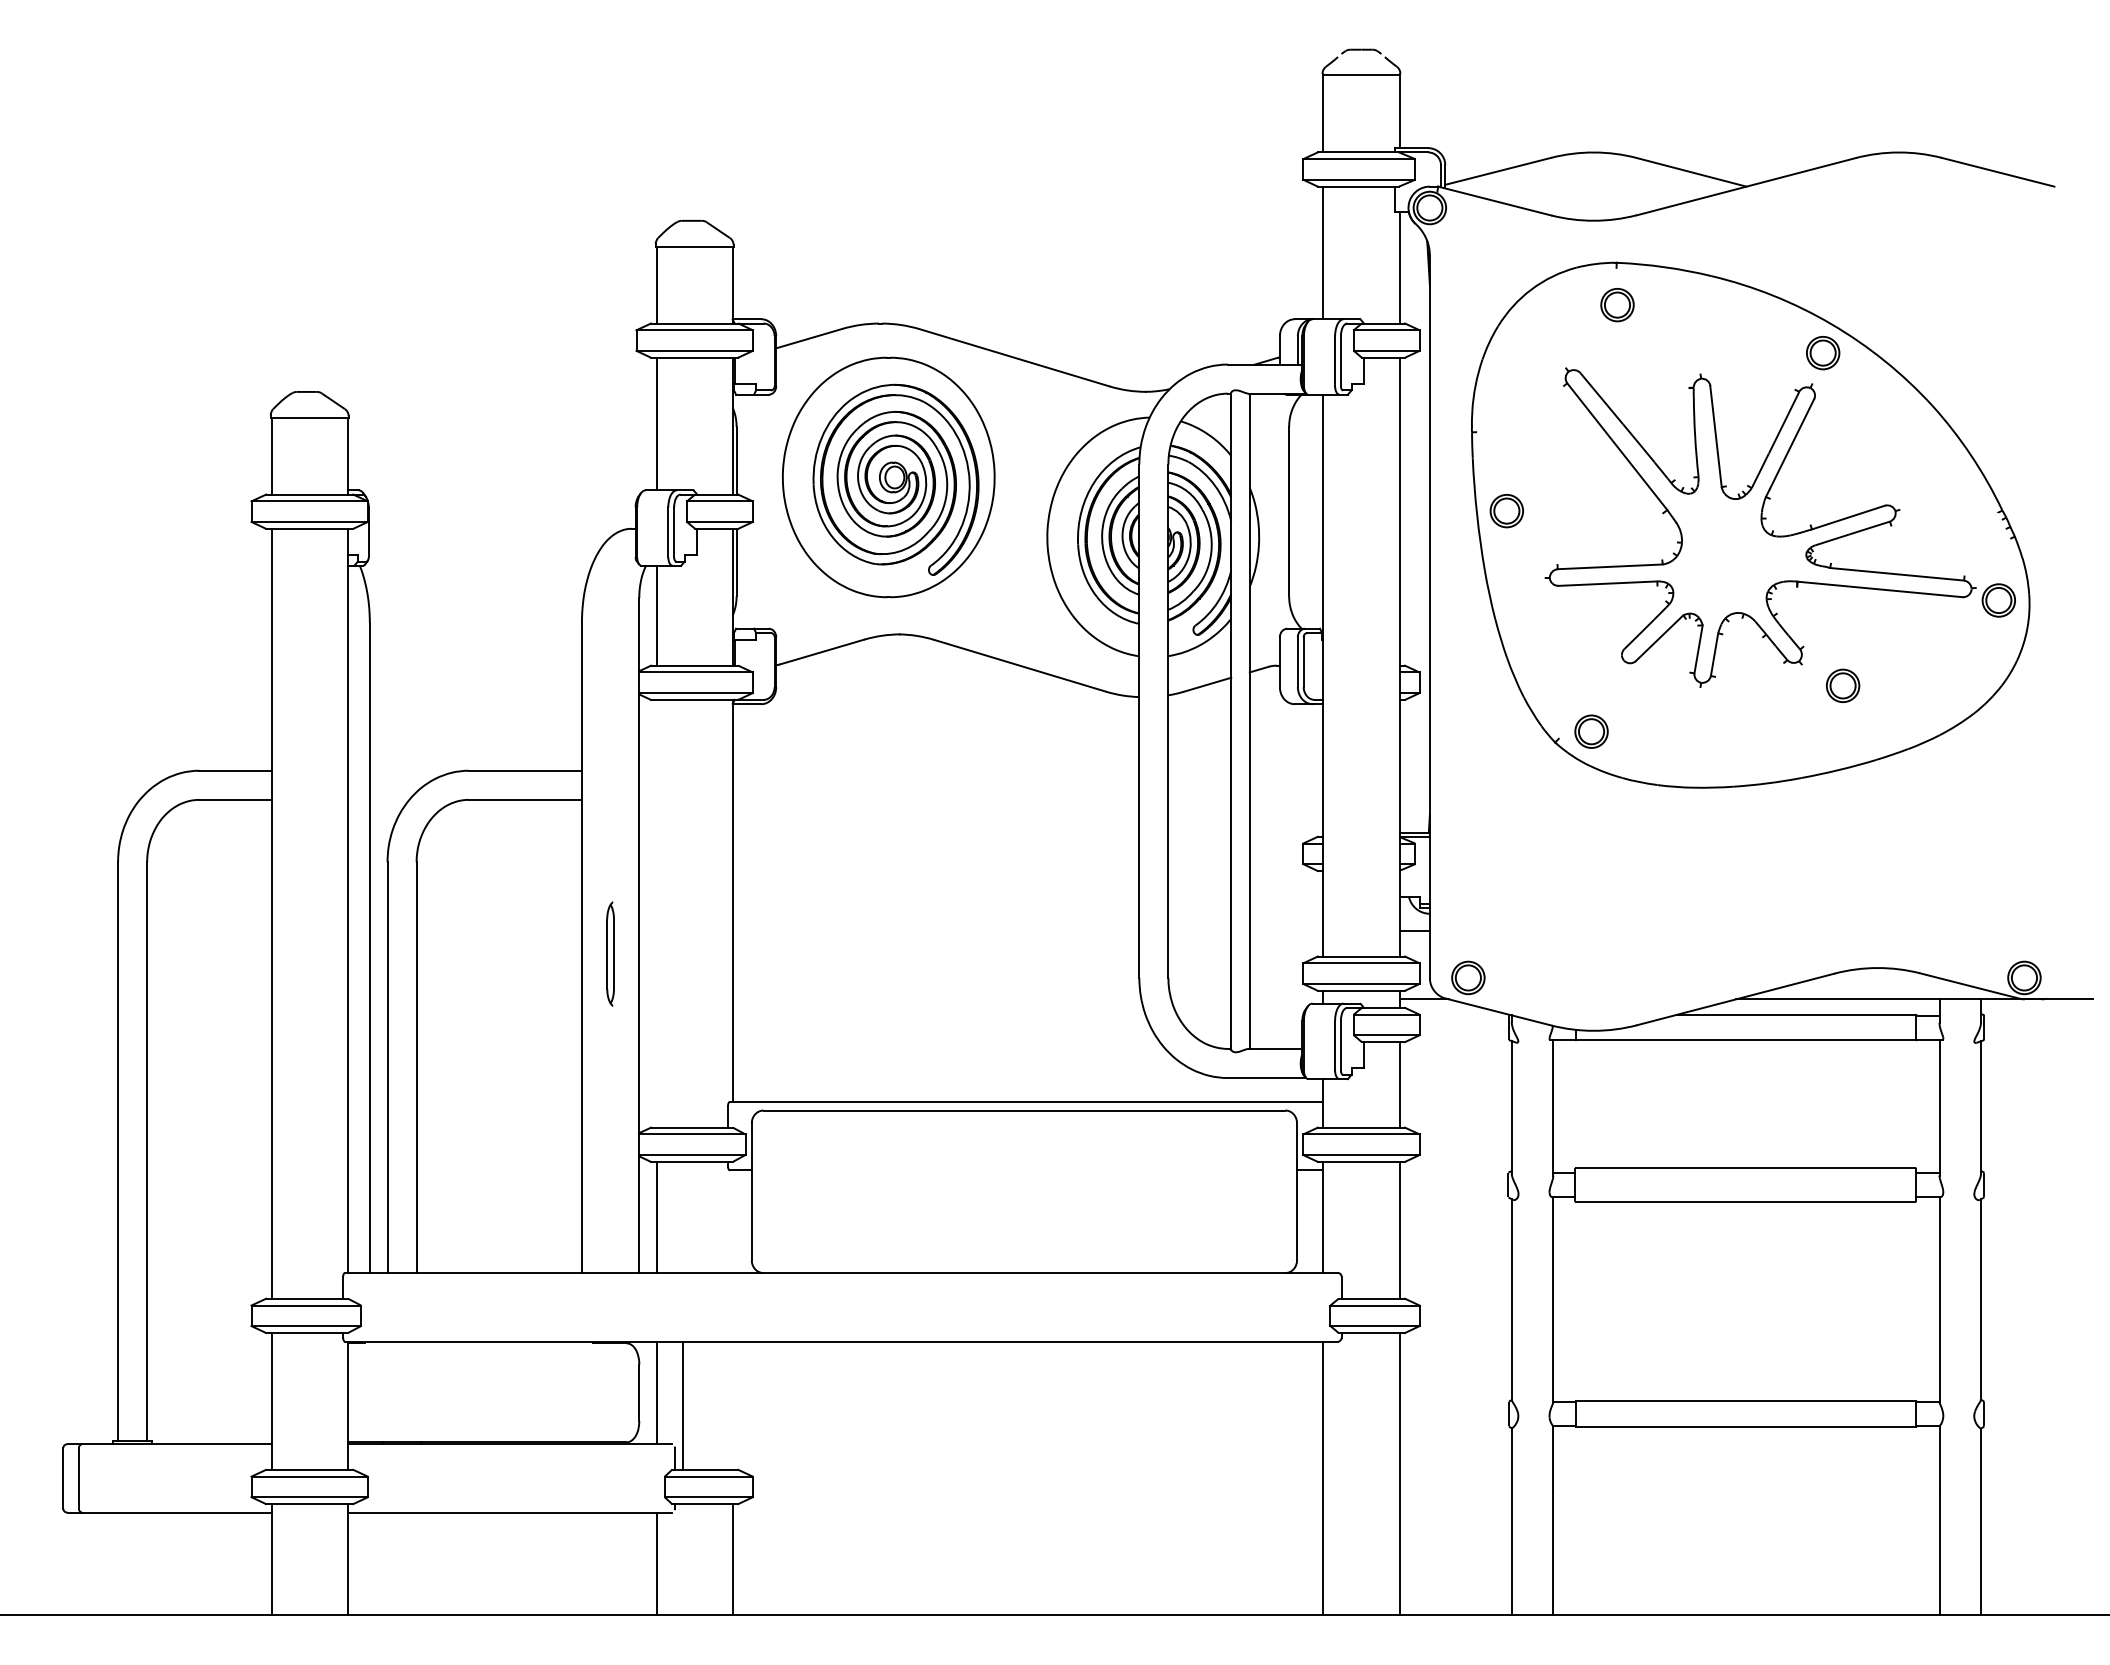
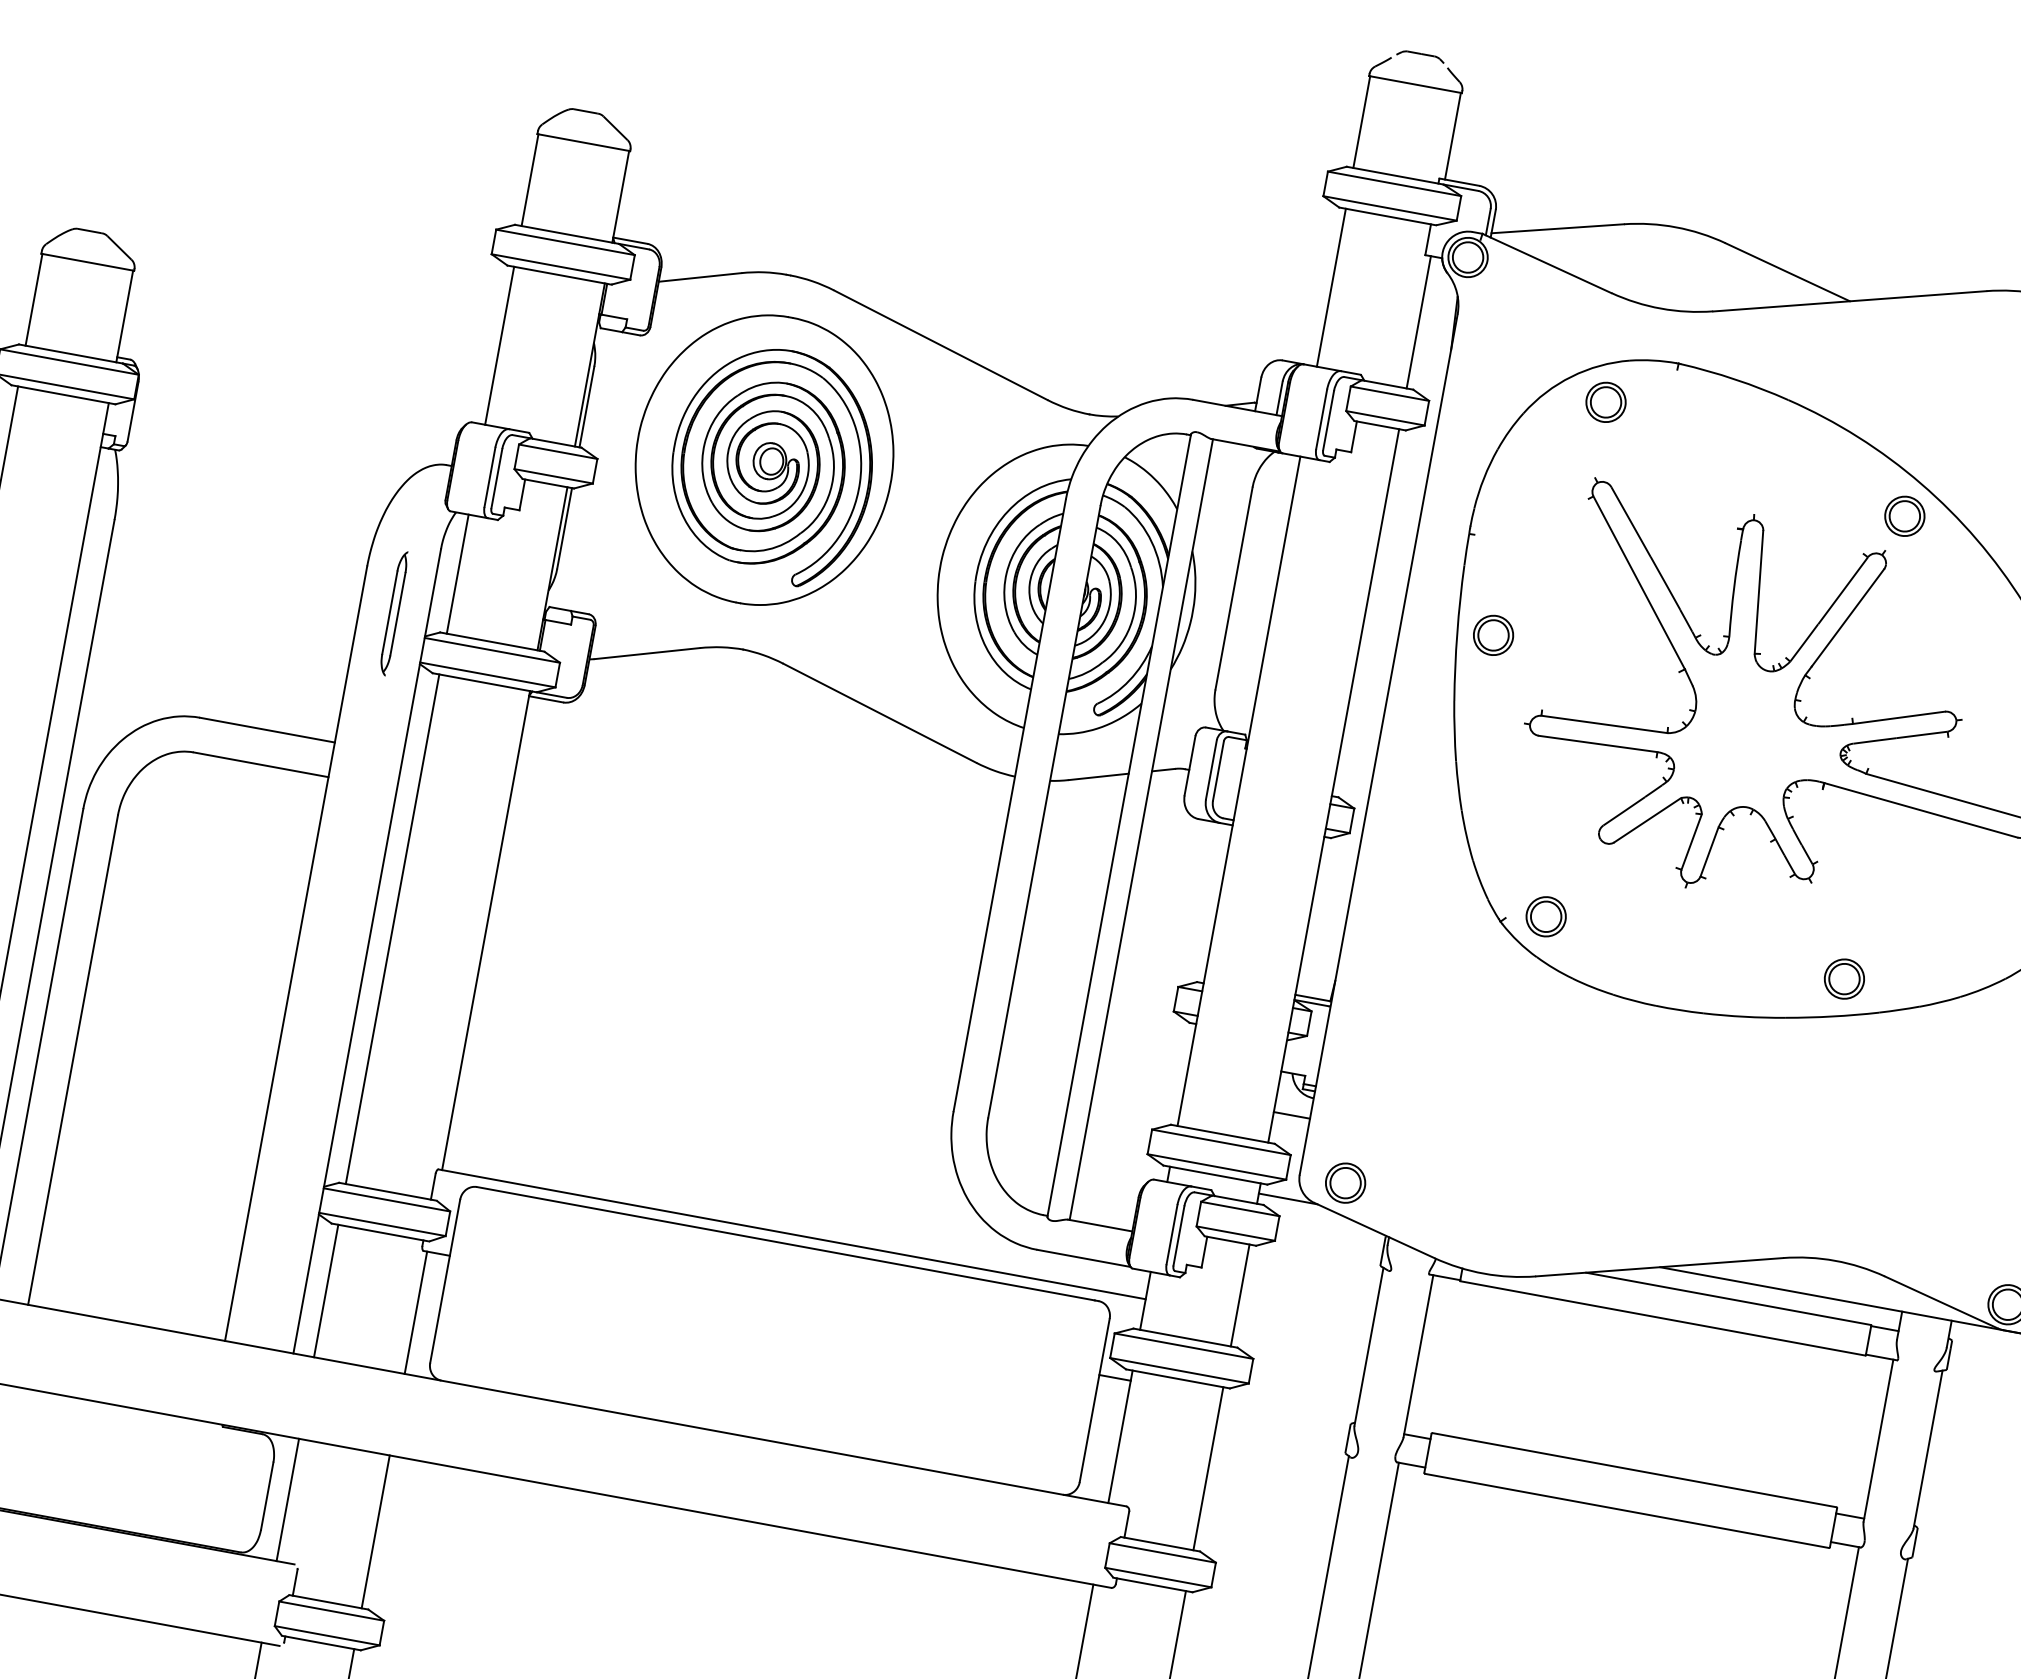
part: (1617, 305) -> (1605, 402), moved
part: (1843, 685) -> (1845, 978), moved
line: (656, 913) -> (392, 928), added
part: (610, 953) -> (393, 612), moved
line: (732, 1221) -> (415, 1312), added
line: (682, 1405) -> (375, 1531), moved

